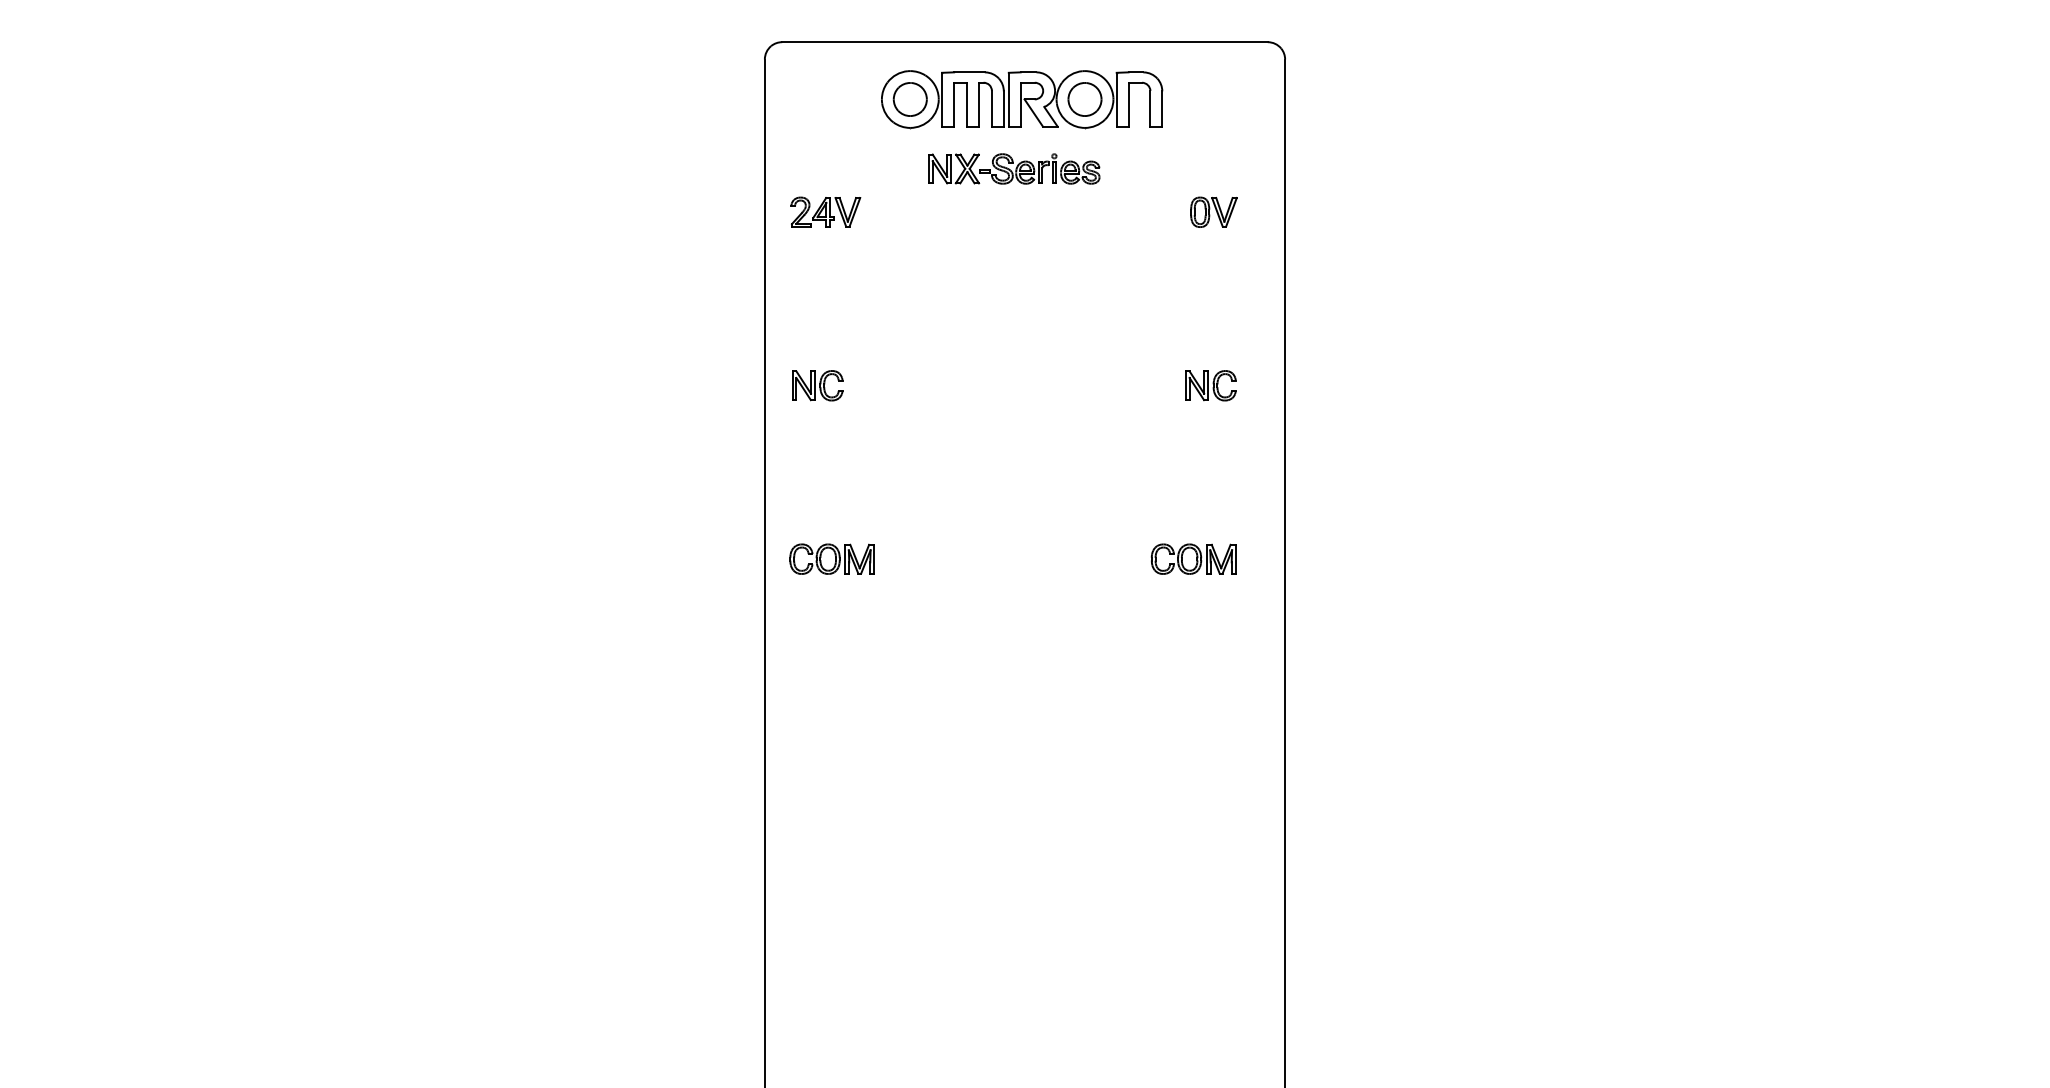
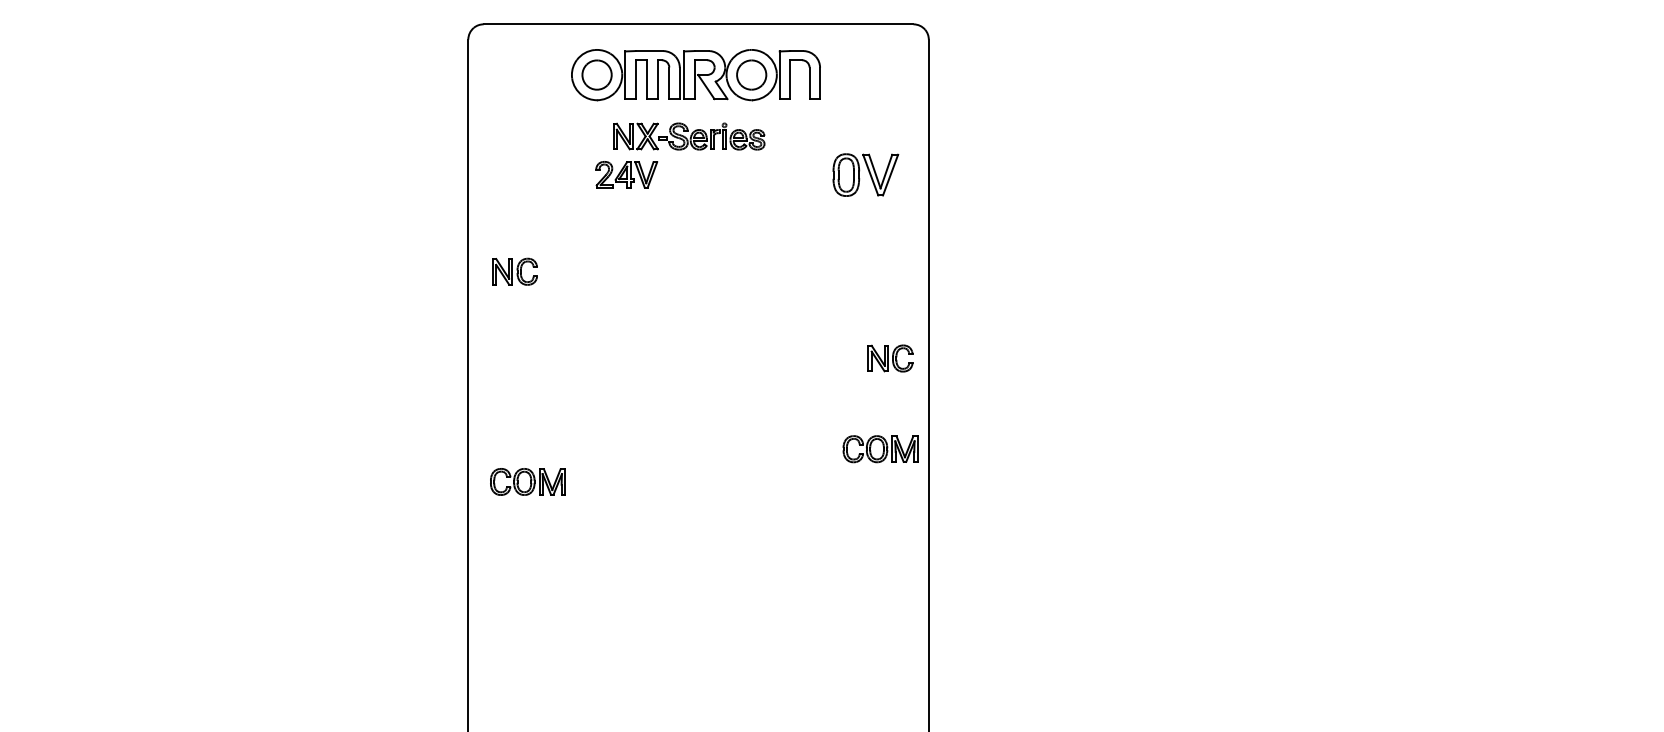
part: (825, 211) -> (626, 174), moved
part: (1213, 211) -> (865, 174), size x1.6
part: (817, 385) -> (514, 271), moved
part: (1210, 385) -> (890, 358), moved
part: (1193, 558) -> (880, 448), moved

